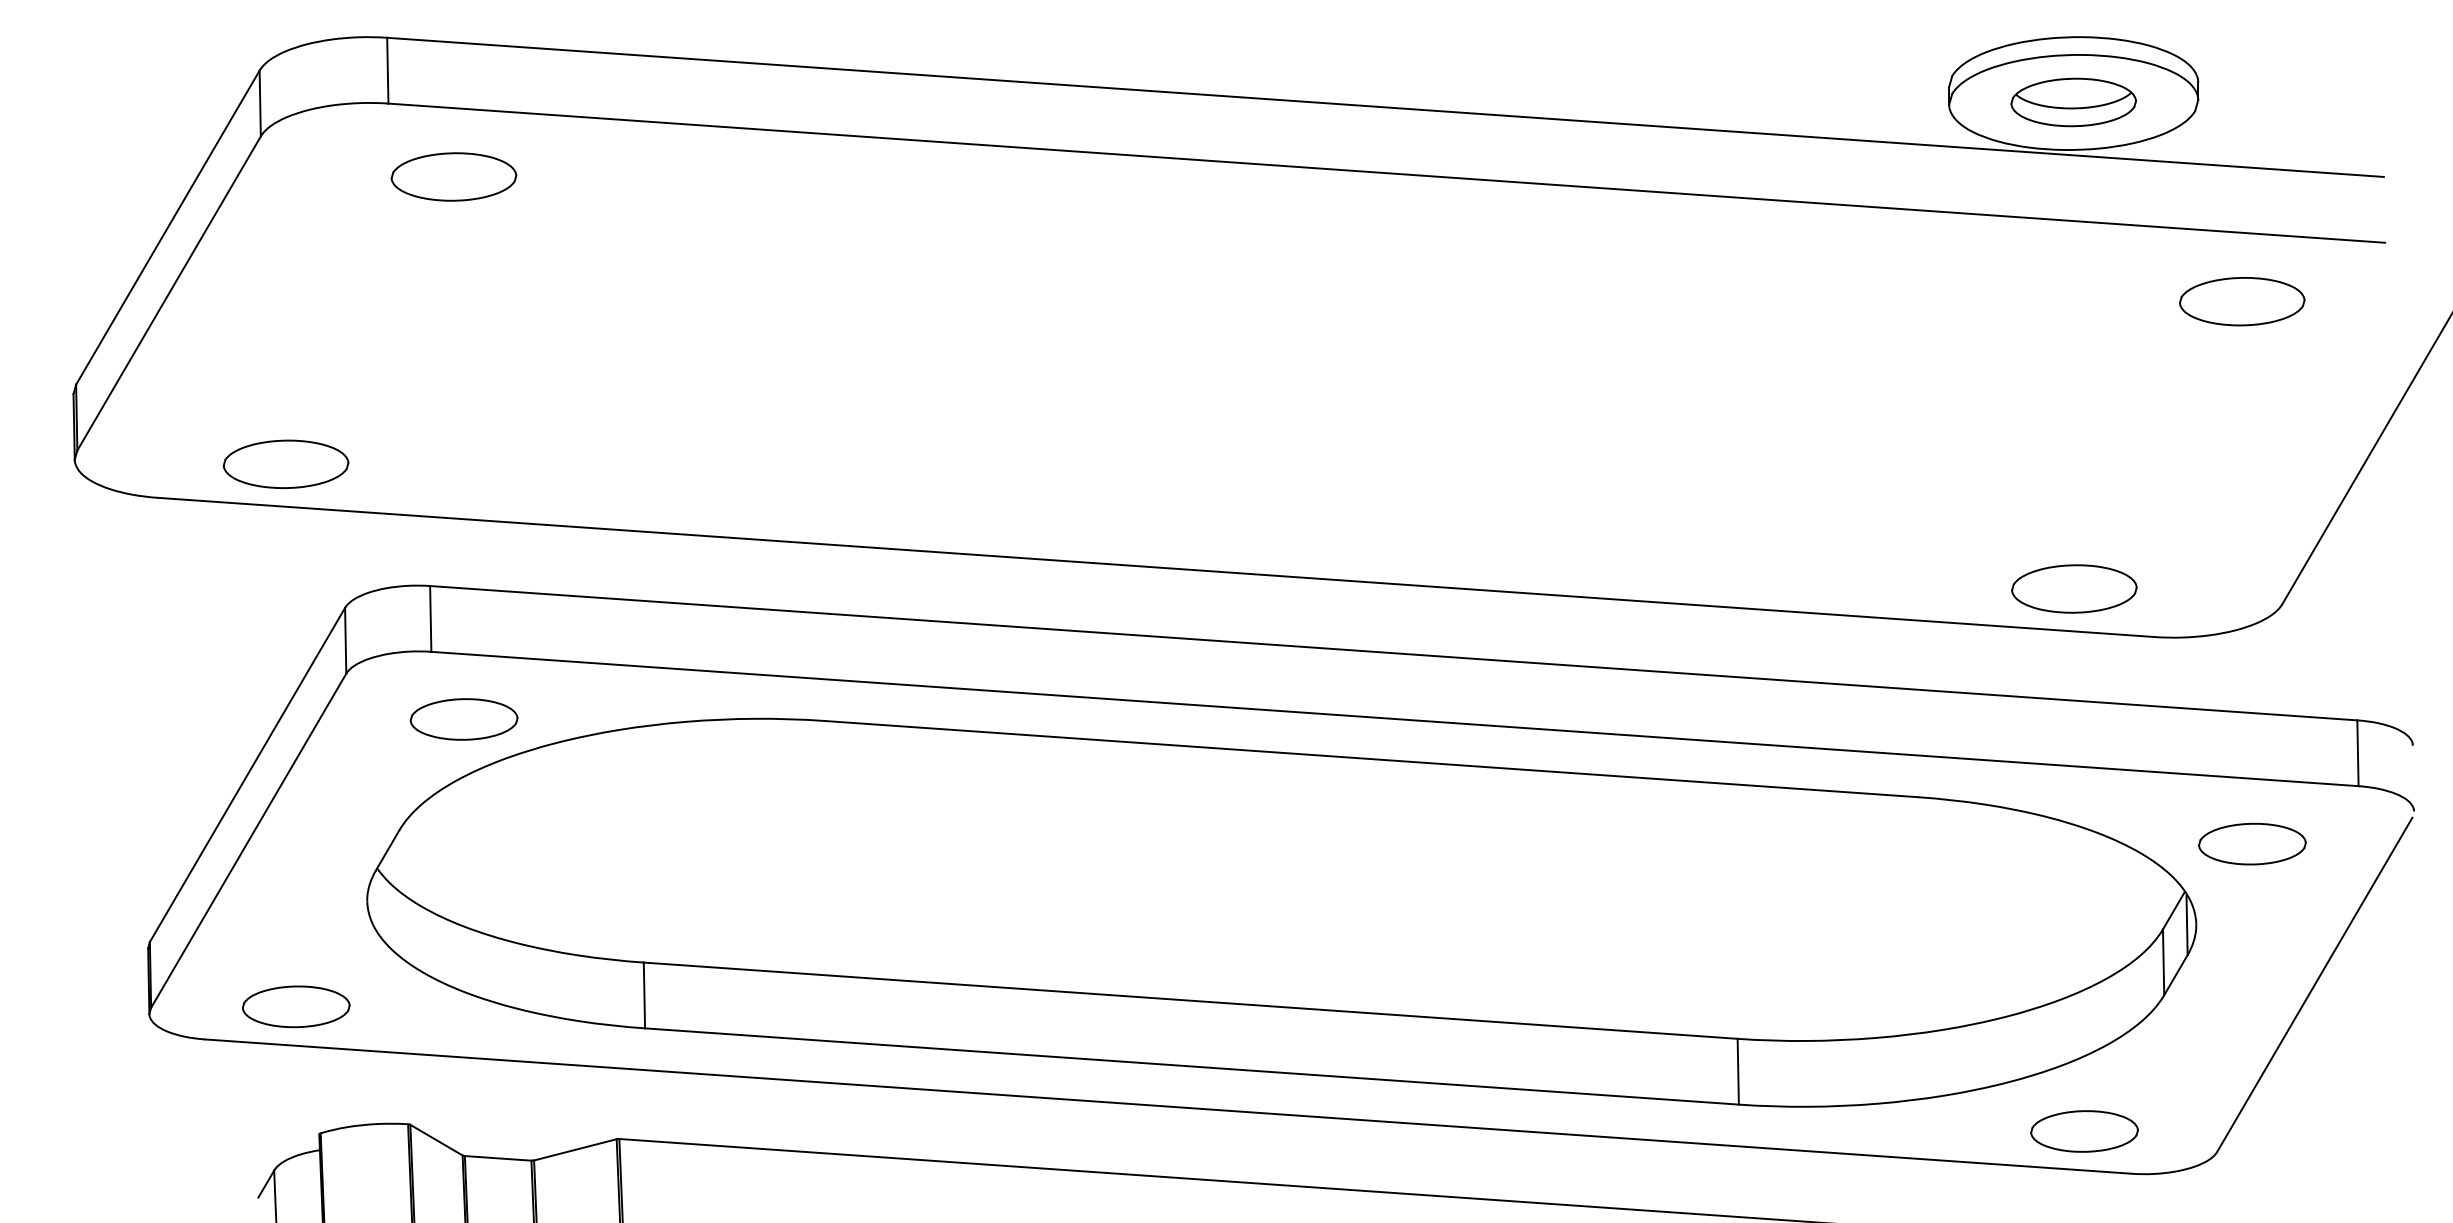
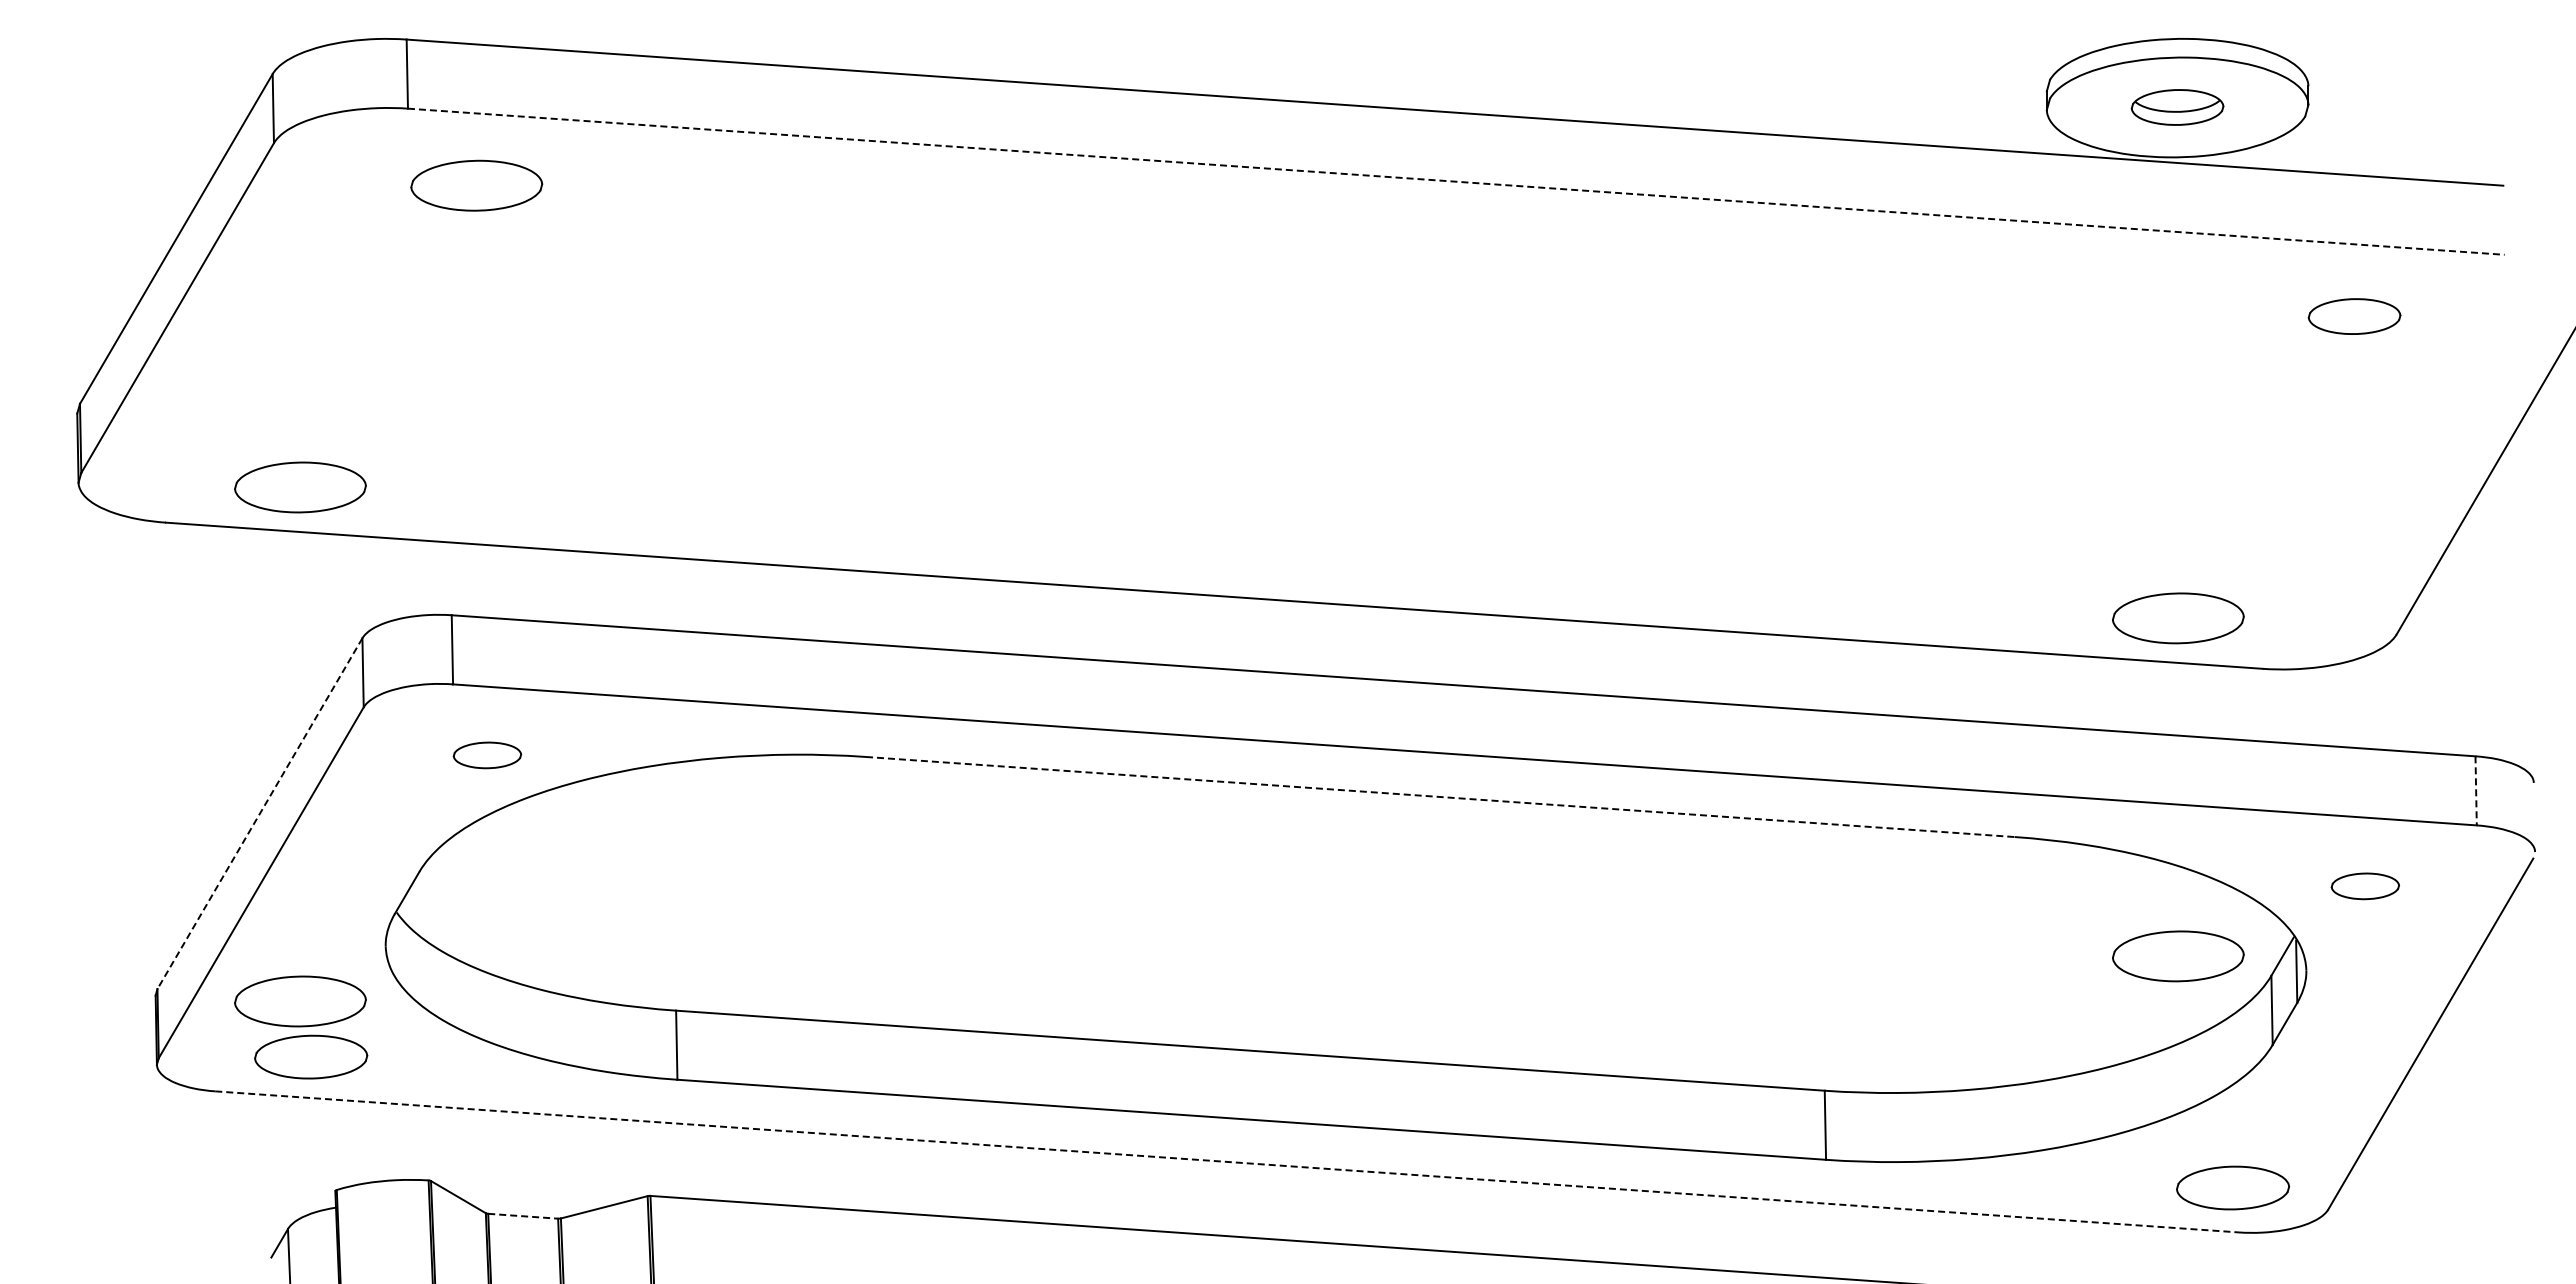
part: (2073, 102) -> (2177, 107), size x0.7
line: (1386, 172) -> (1456, 181), solid -> dashed
part: (2242, 301) -> (2354, 316), size x0.7
part: (464, 719) -> (487, 755), size x0.6
line: (2358, 752) -> (2476, 790), solid -> dashed
line: (1371, 759) -> (1440, 797), solid -> dashed
line: (247, 775) -> (259, 814), solid -> dashed
part: (2252, 844) -> (2365, 886), size x0.6
part: (2074, 910) -> (2178, 956), added
part: (286, 953) -> (300, 1001), added
line: (1168, 1106) -> (1227, 1161), solid -> dashed
part: (2084, 1130) -> (2233, 1187), moved
line: (498, 1158) -> (523, 1216), solid -> dashed

